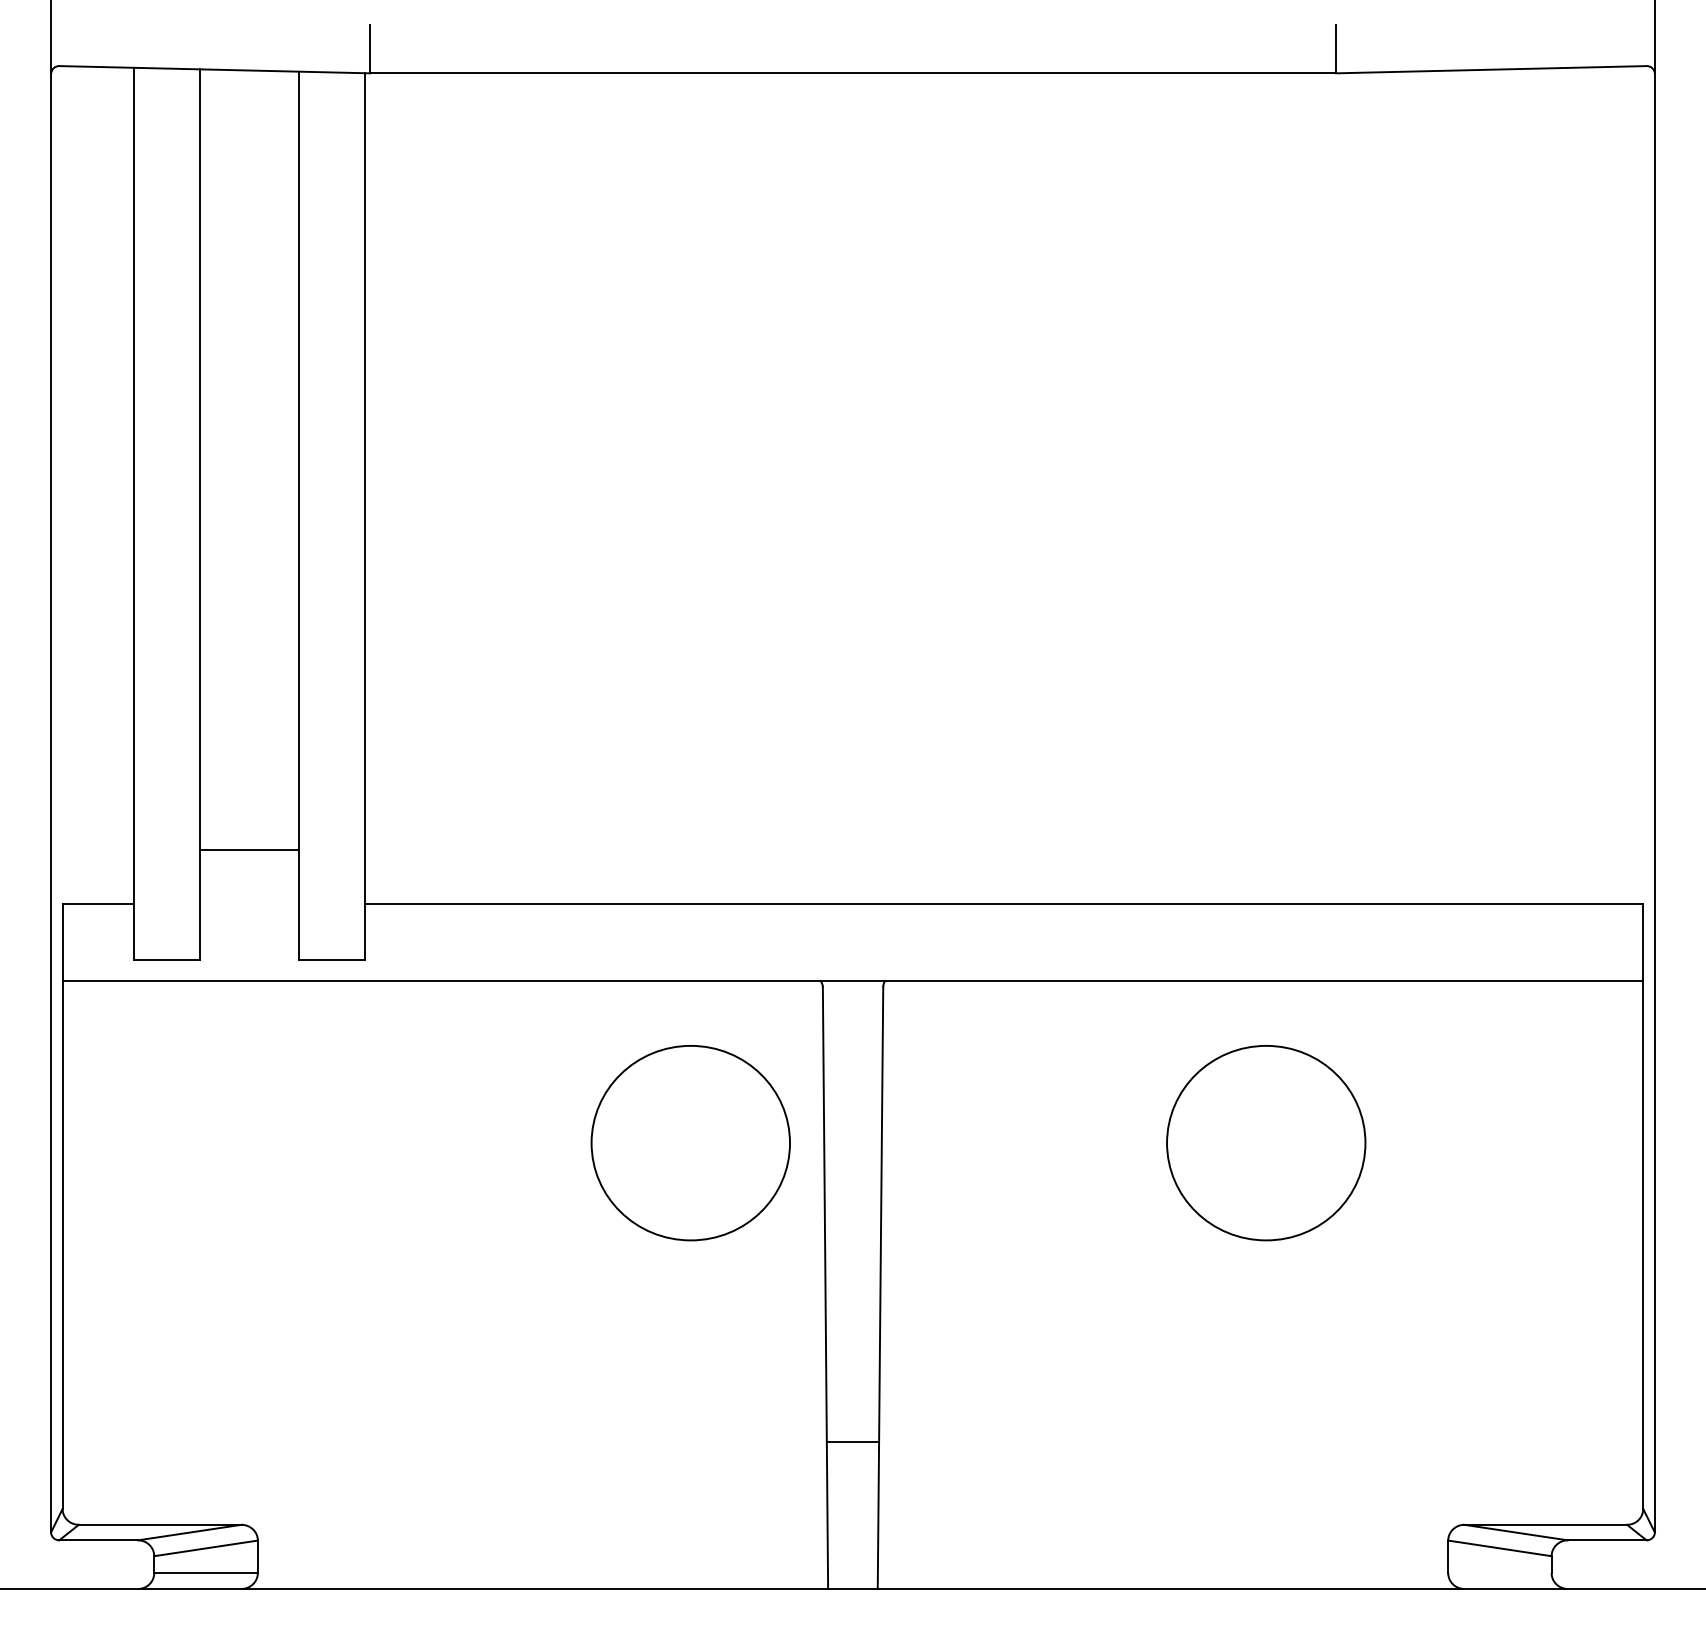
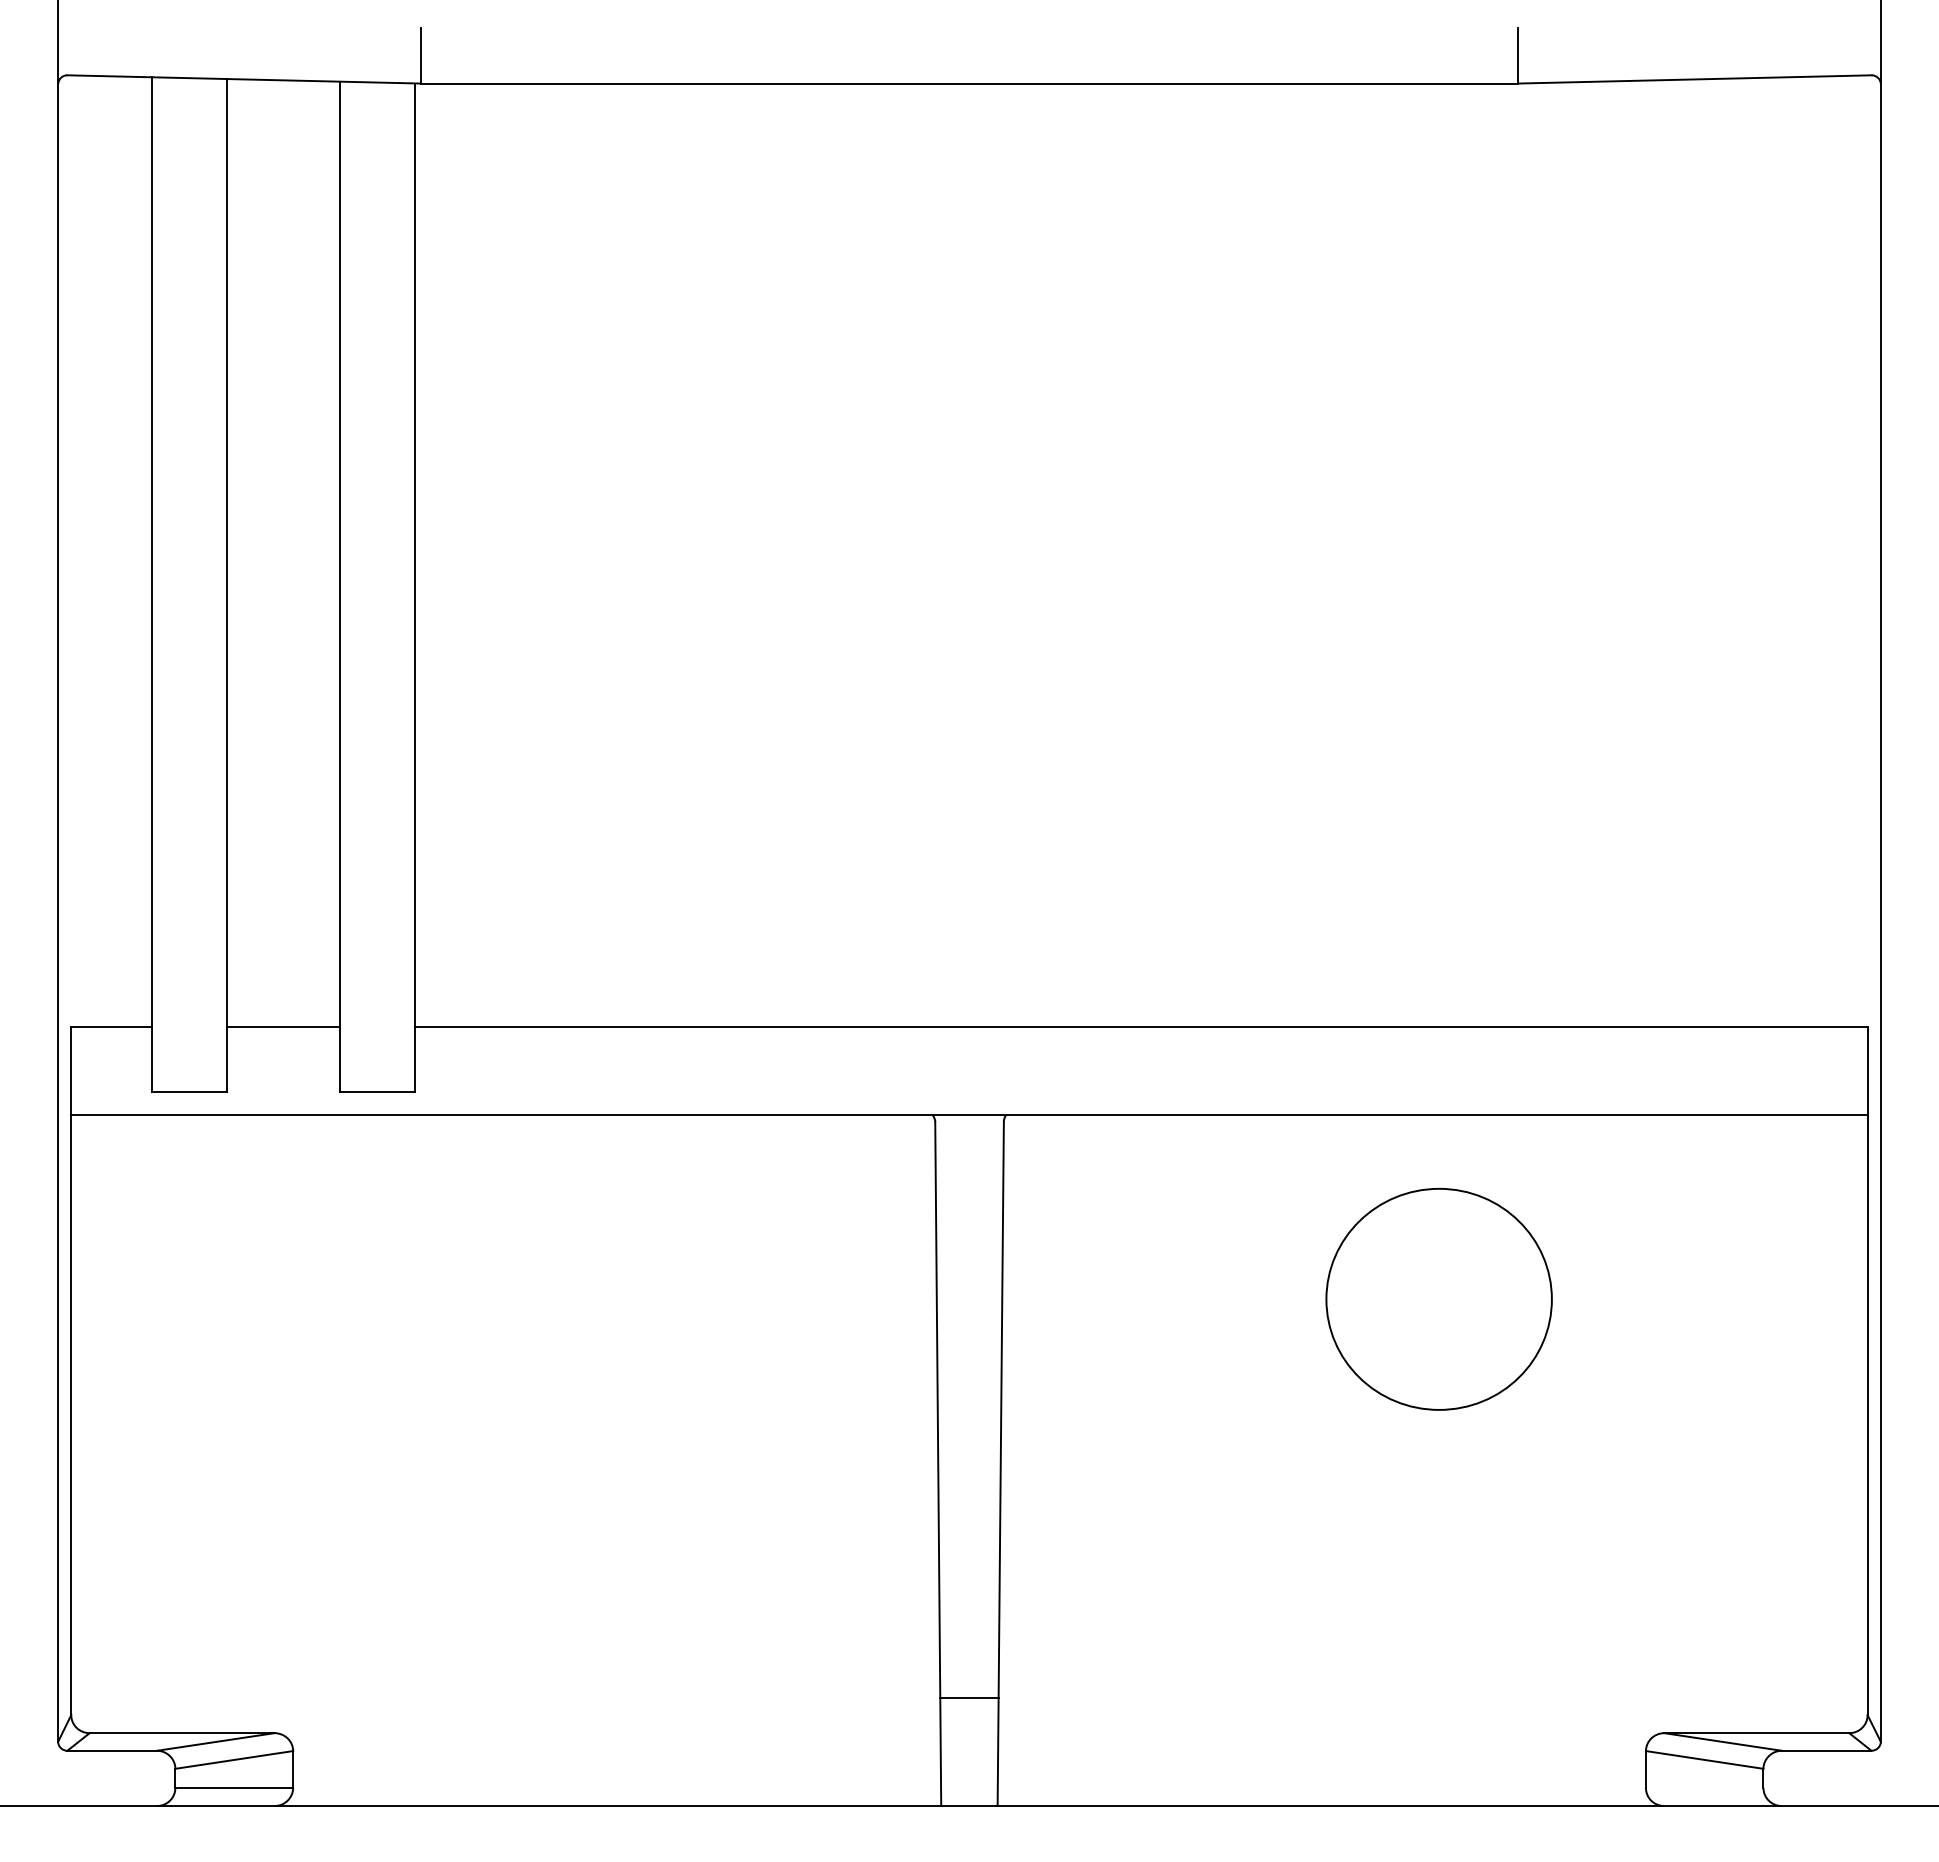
line: (249, 850) -> (283, 1027), moved
part: (690, 1143) -> (784, 1299), removed
line: (853, 1442) -> (969, 1698), moved

